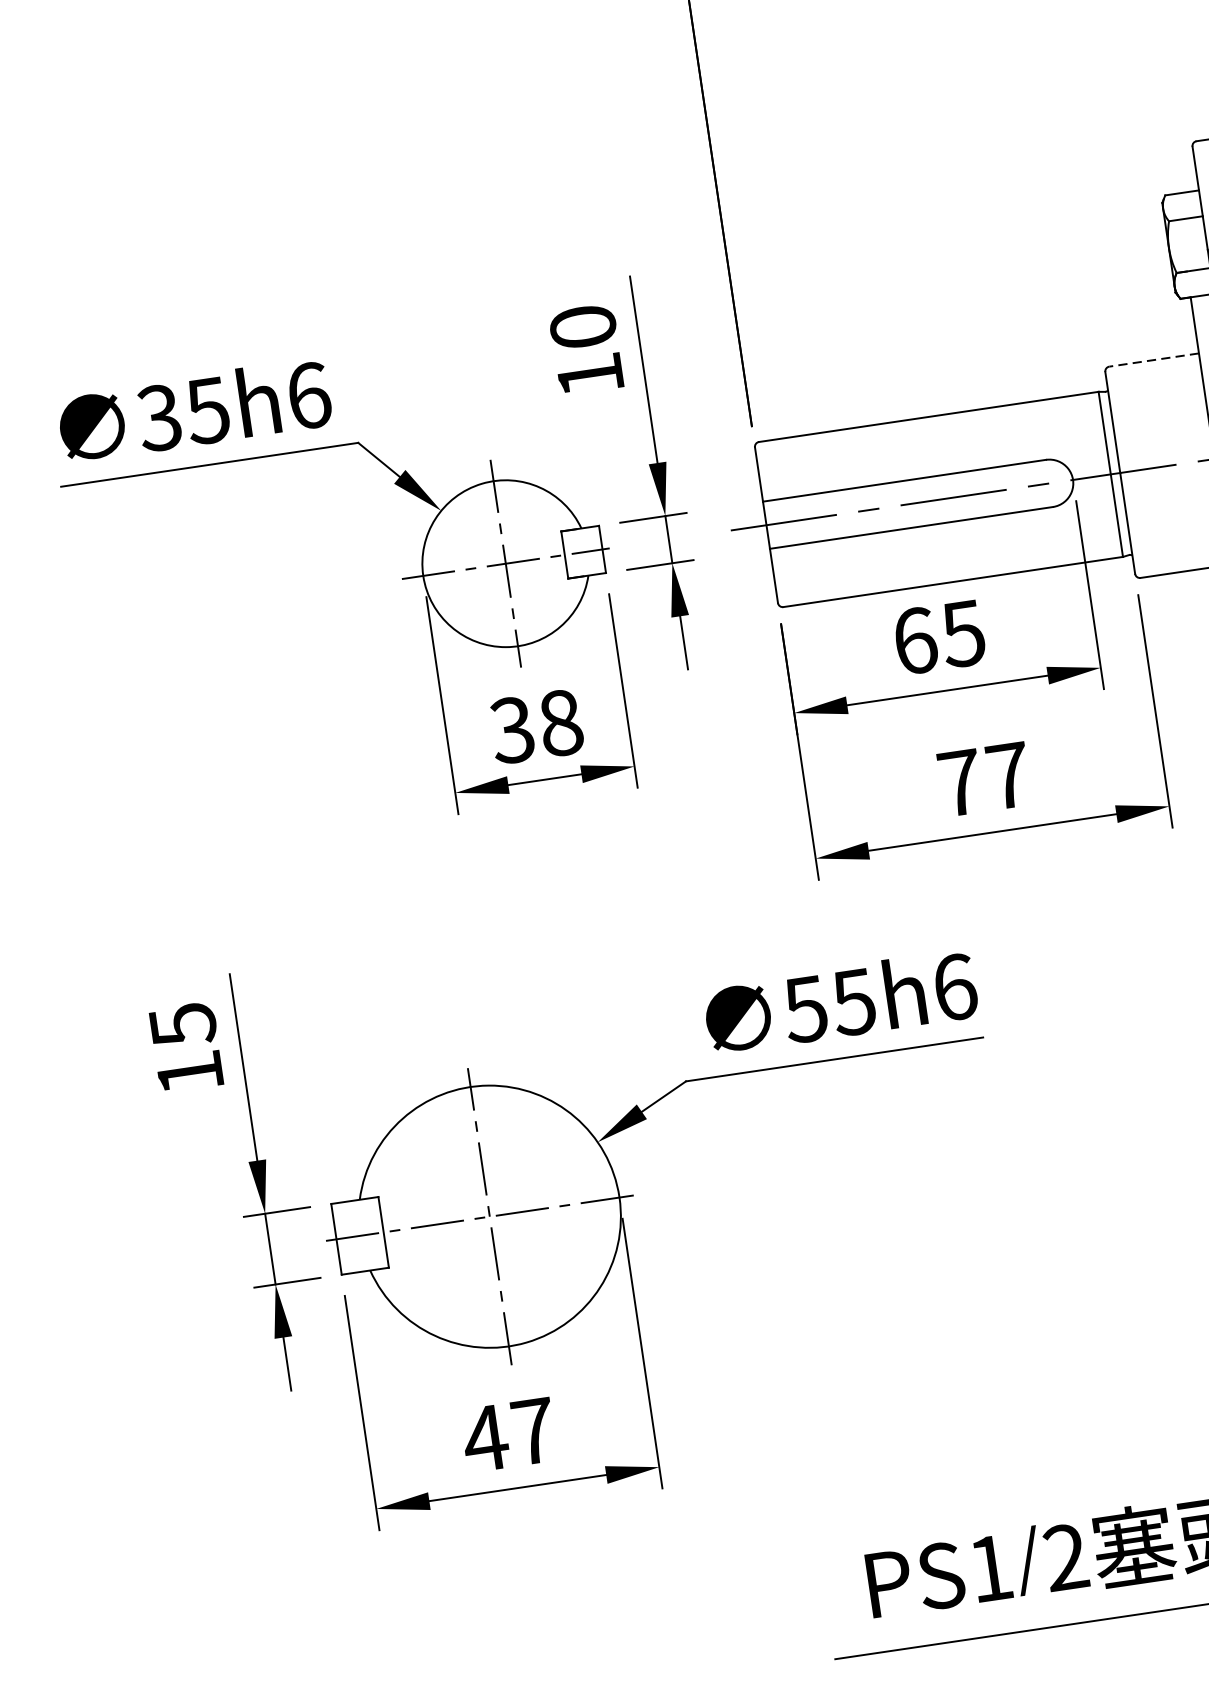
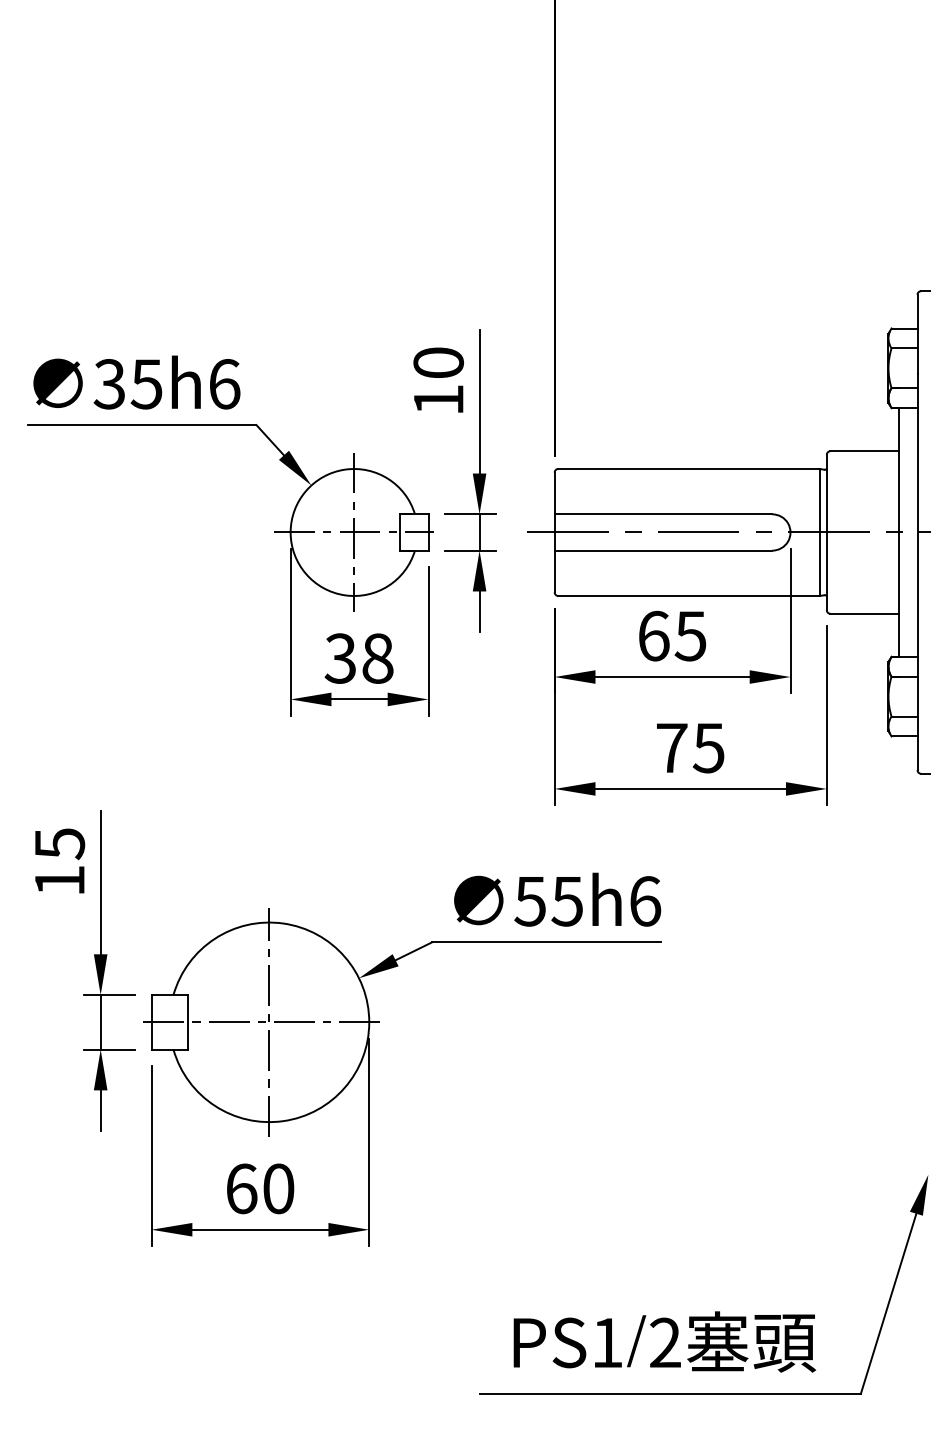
line: (1153, 360) -> (864, 451), dashed -> solid
text: (1007, 776) -> (708, 748), 77 -> 75
text: (508, 1434) -> (259, 1188), 47 -> 60

